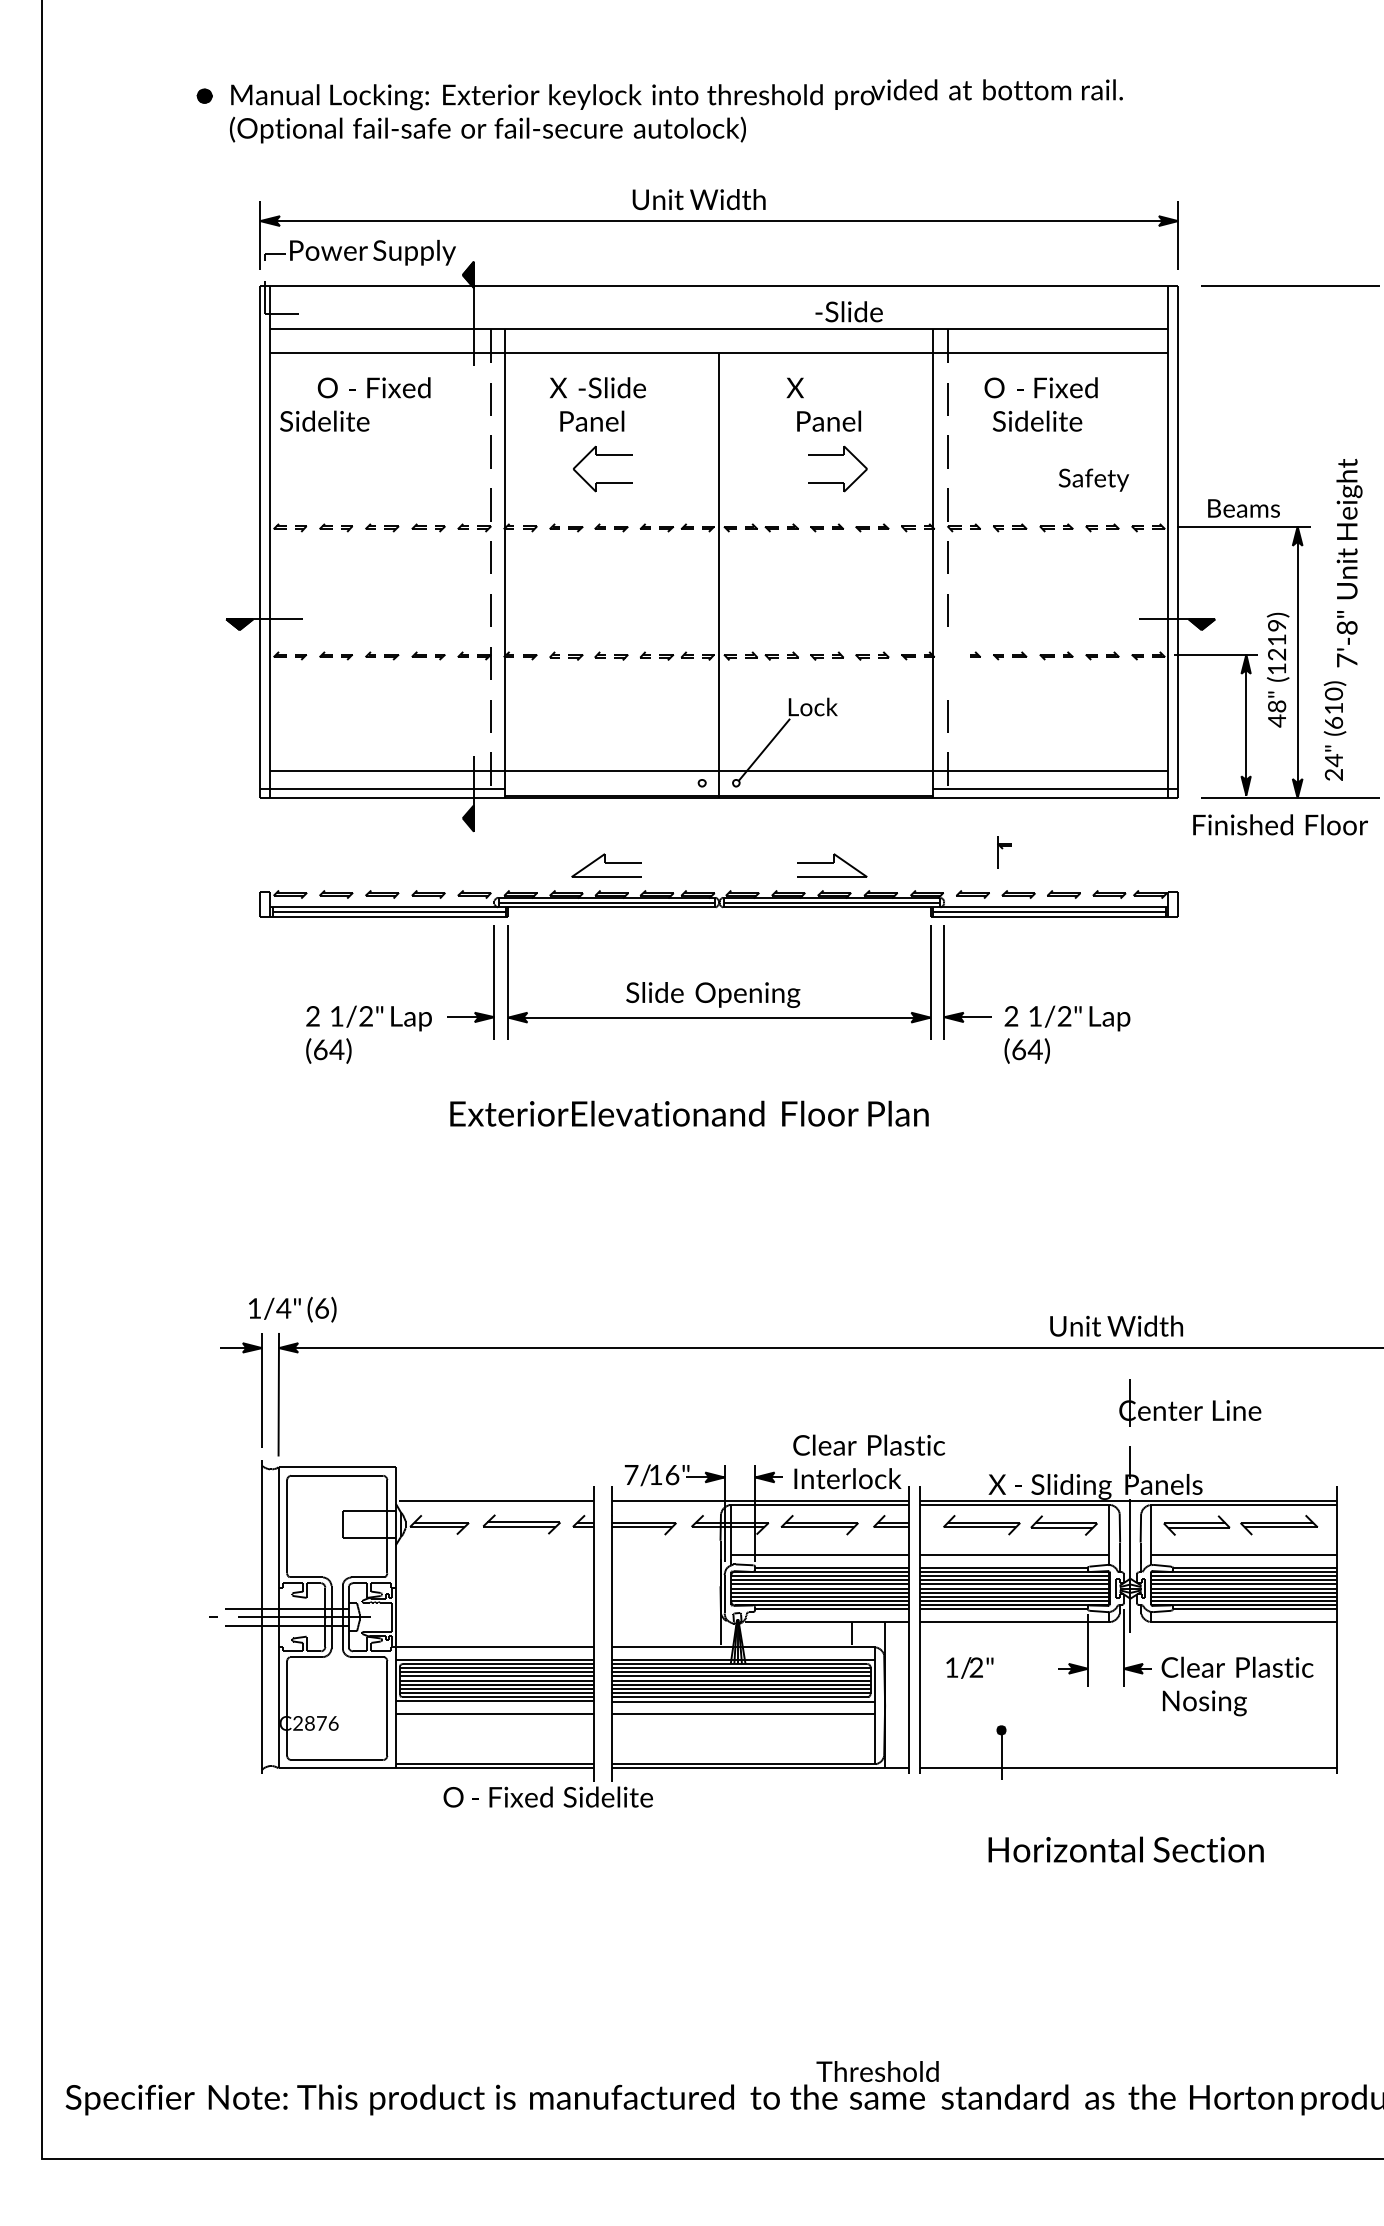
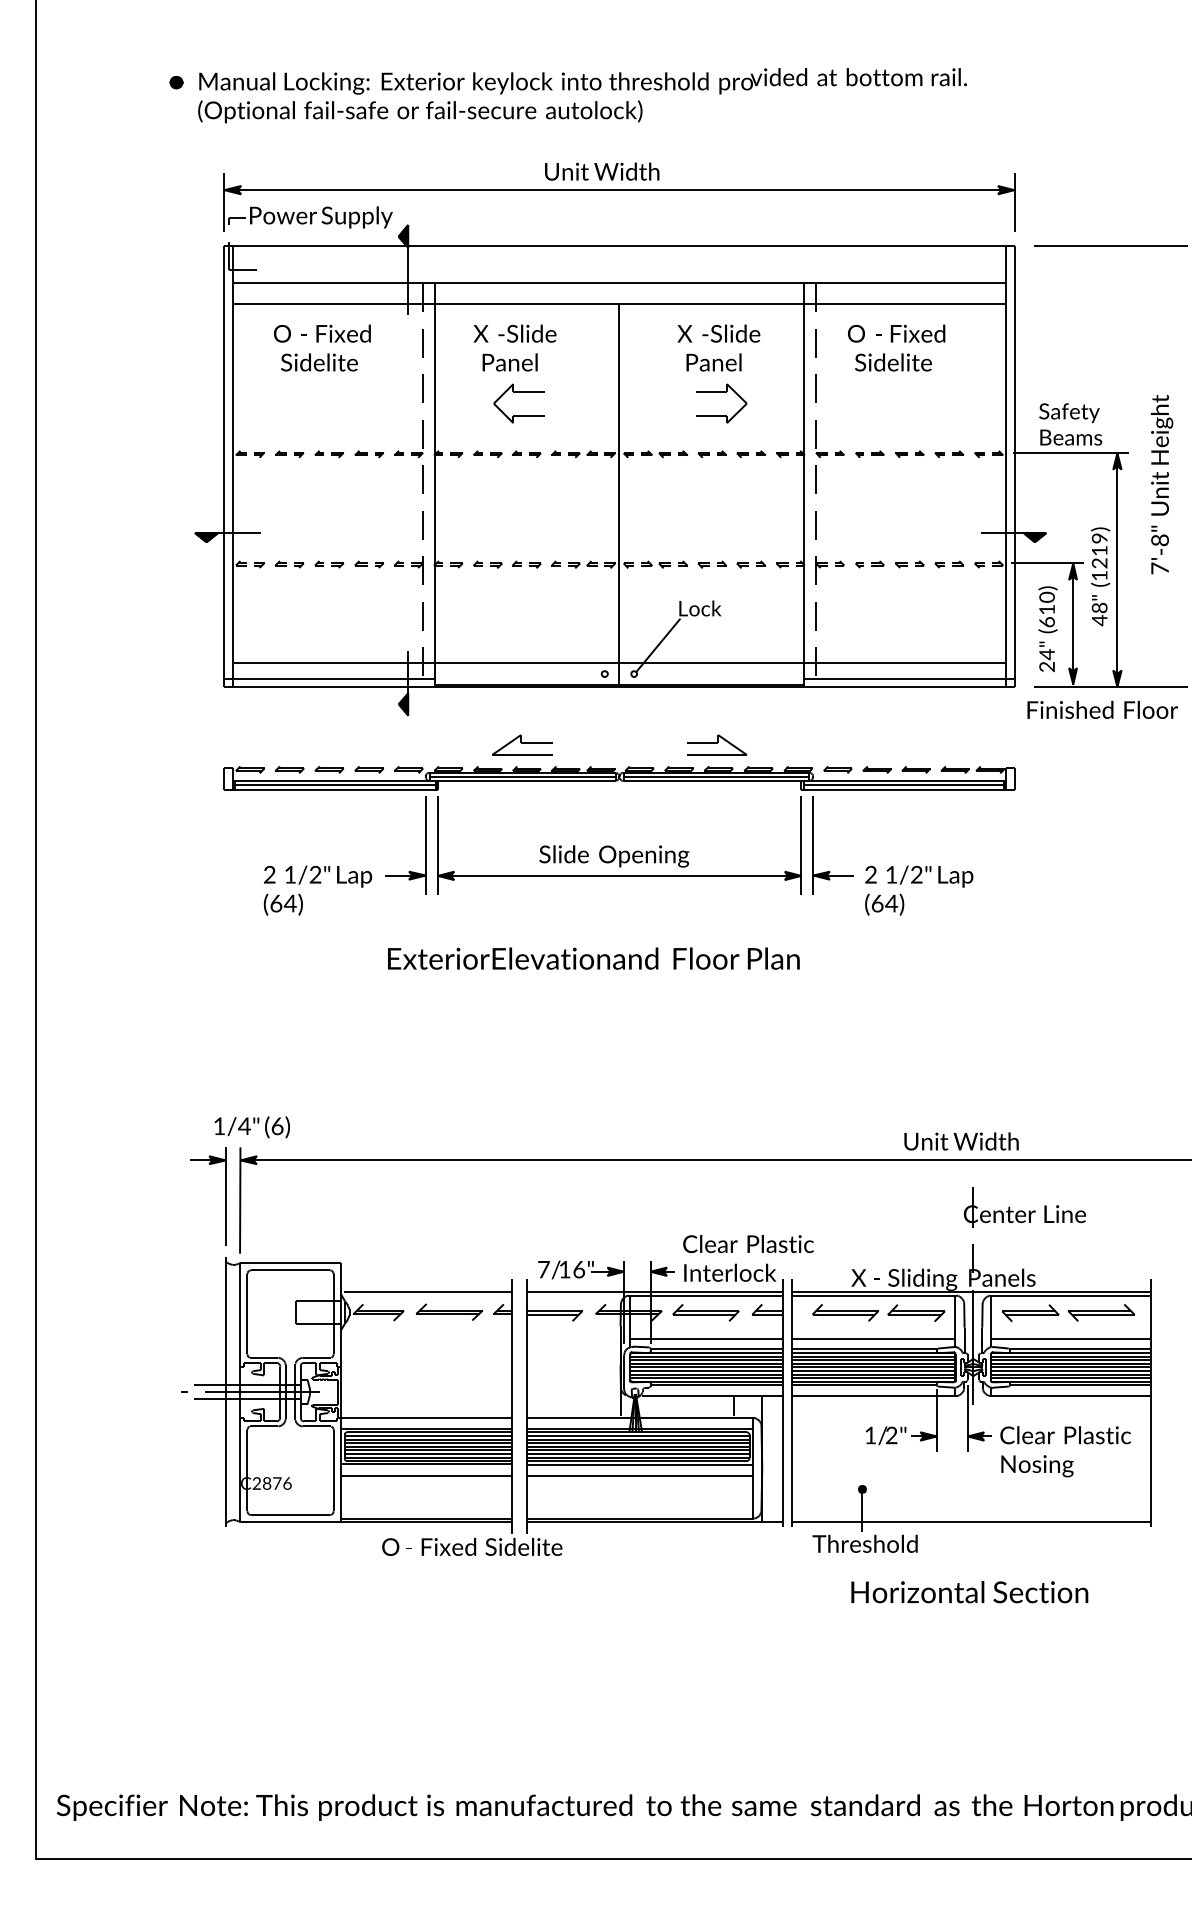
text: (848, 311) -> (730, 333), moved
text: (324, 420) -> (319, 361), moved
text: (1094, 479) -> (1069, 412), moved
text: (1334, 730) -> (1047, 628), moved
part: (1004, 852) -> (821, 571), moved
text: (969, 1667) -> (885, 1435), moved
text: (877, 2071) -> (865, 1543), moved

